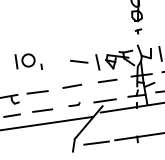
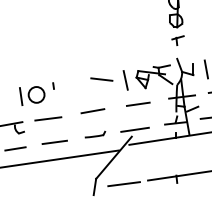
part: (138, 31) -> (177, 40), size x1.67
part: (25, 60) -> (32, 95), moved
part: (74, 104) -> (95, 134), size x1.43

